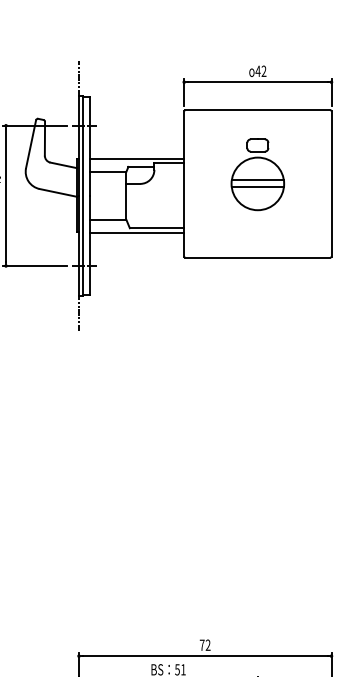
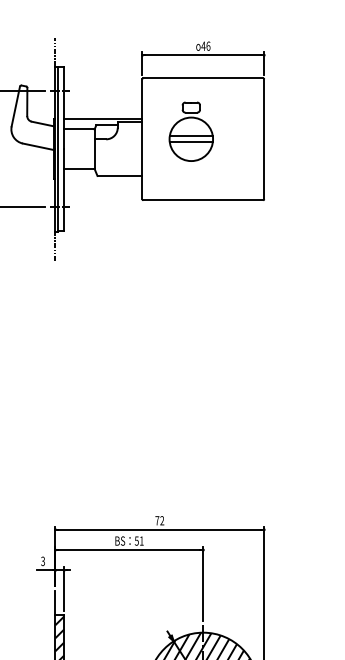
text: (264, 70) -> (208, 45), 42 -> 46
part: (256, 174) -> (190, 131), moved
line: (137, 232) -> (103, 179), removed

